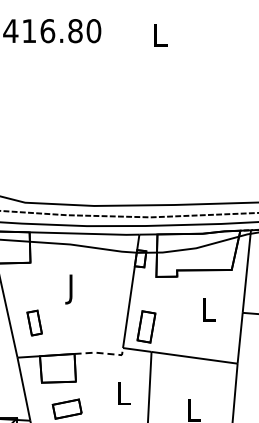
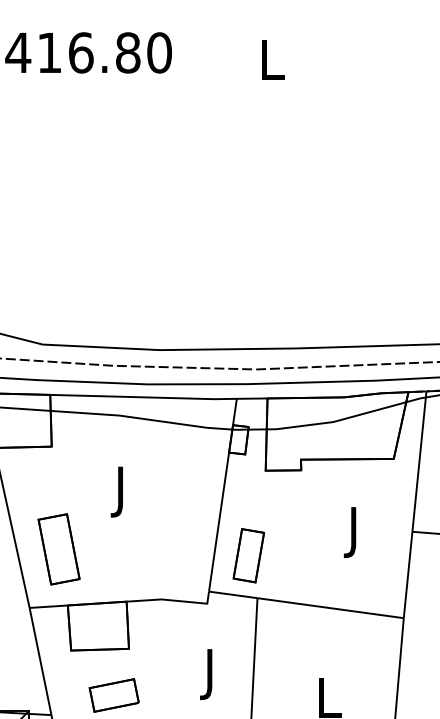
text: (208, 313) -> (354, 532), L -> J
part: (34, 322) -> (58, 548), size x1.67
line: (102, 353) -> (174, 600), dashed -> solid
text: (123, 396) -> (209, 673), L -> J

